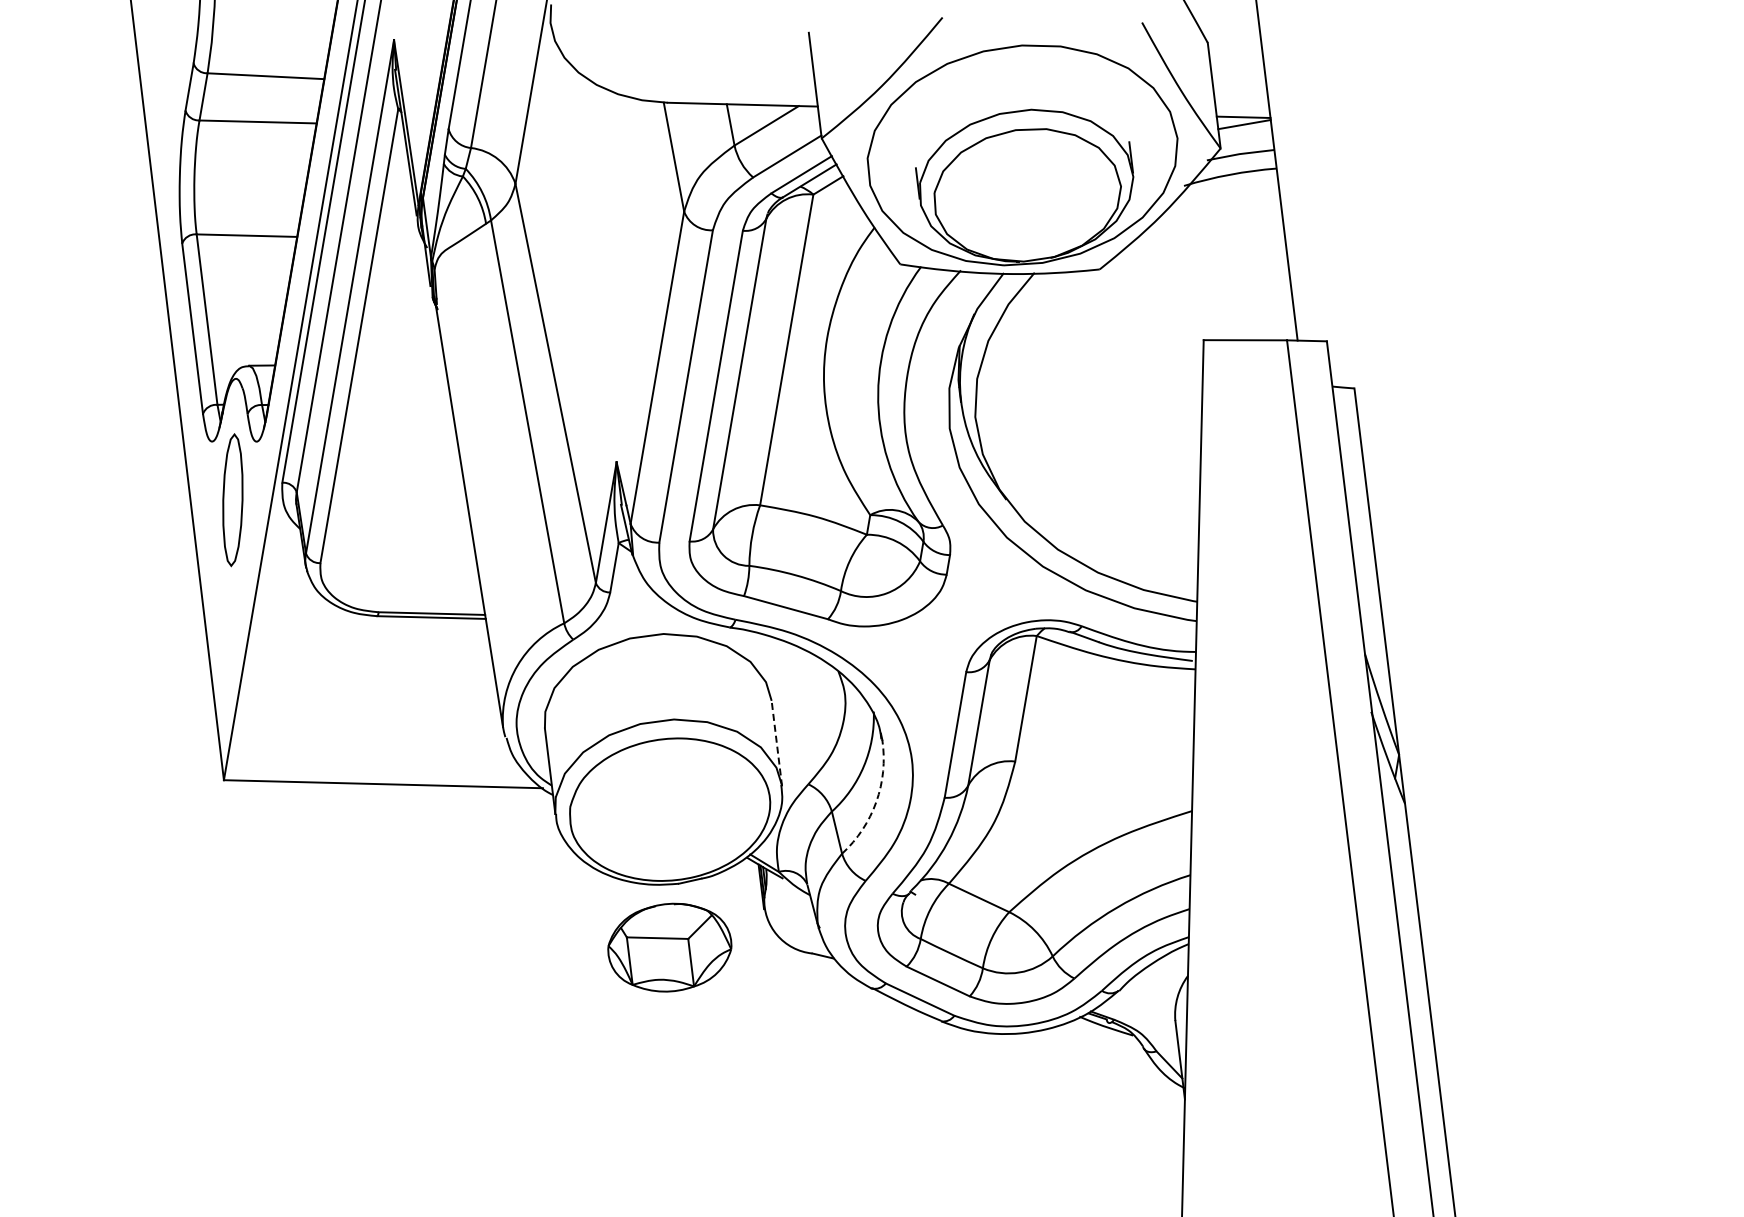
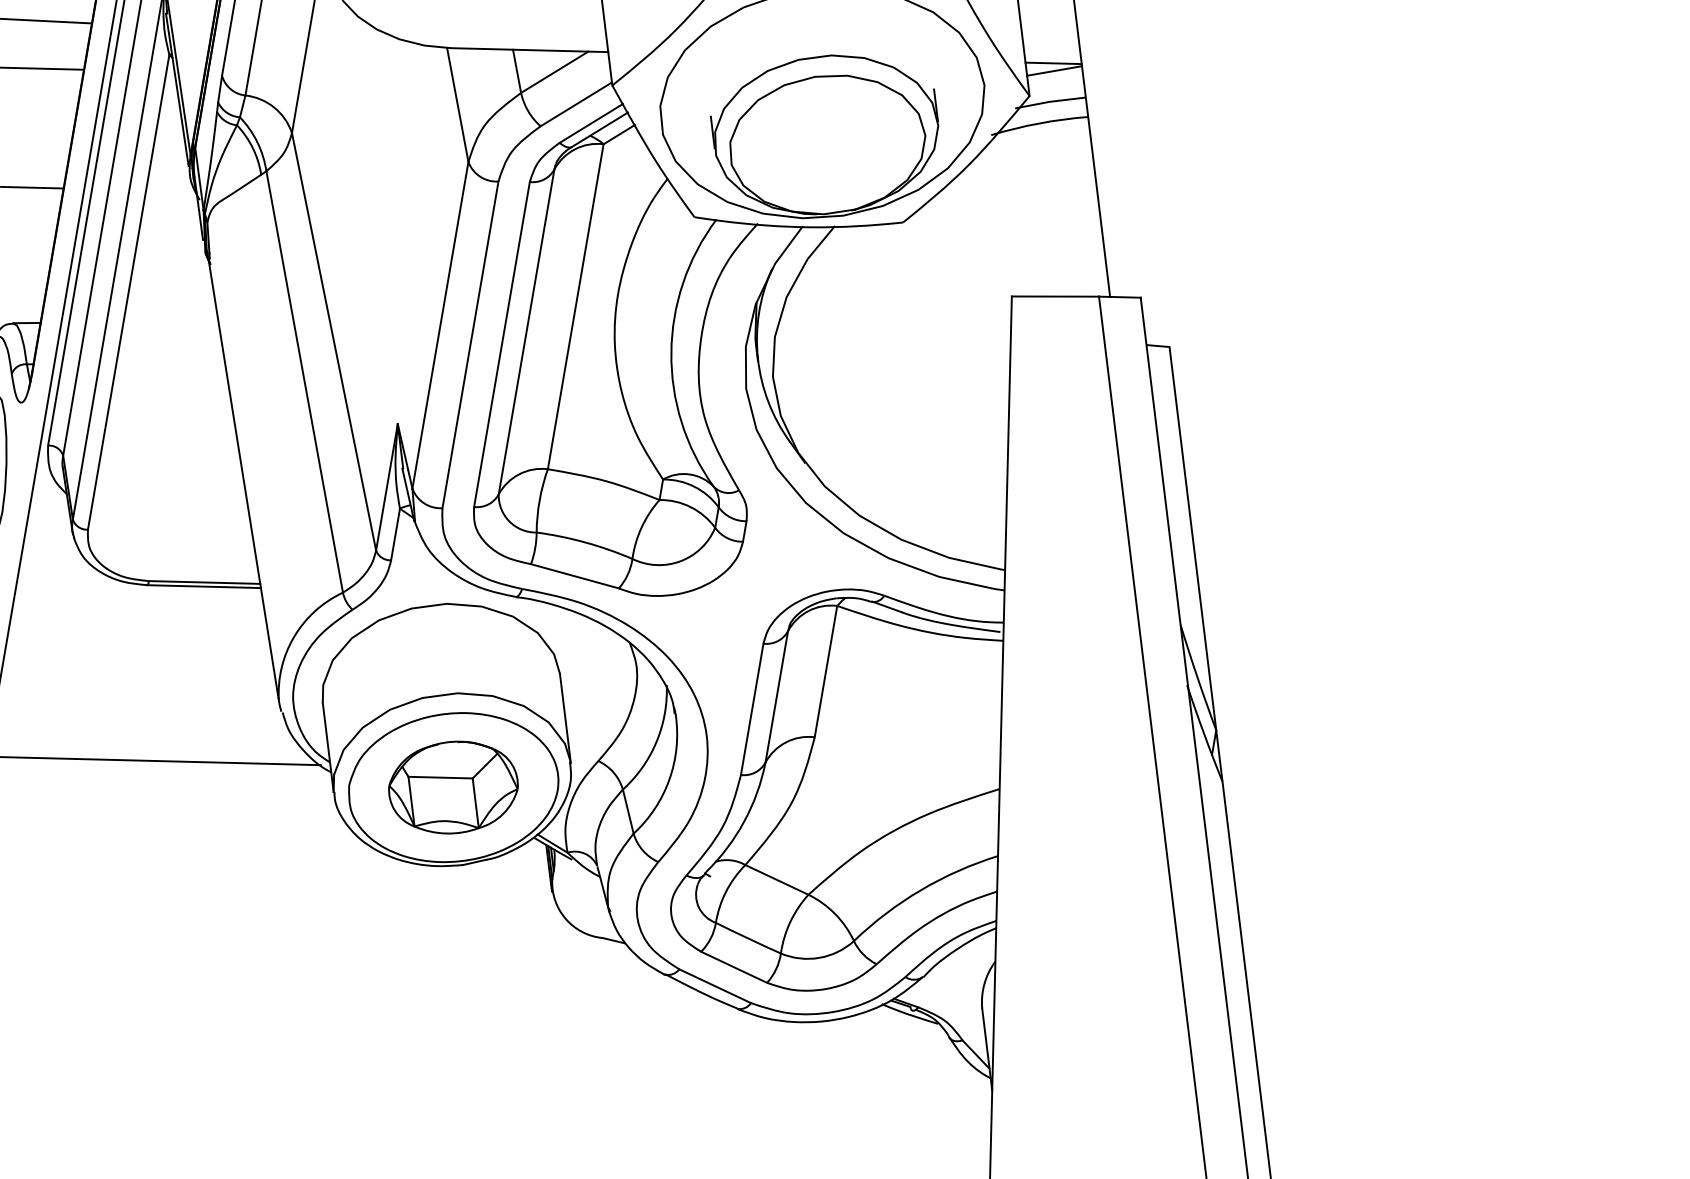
line: (776, 743) -> (565, 718), dashed -> solid
arc: (876, 801) -> (669, 779), dashed -> solid
part: (669, 947) -> (453, 787), moved

